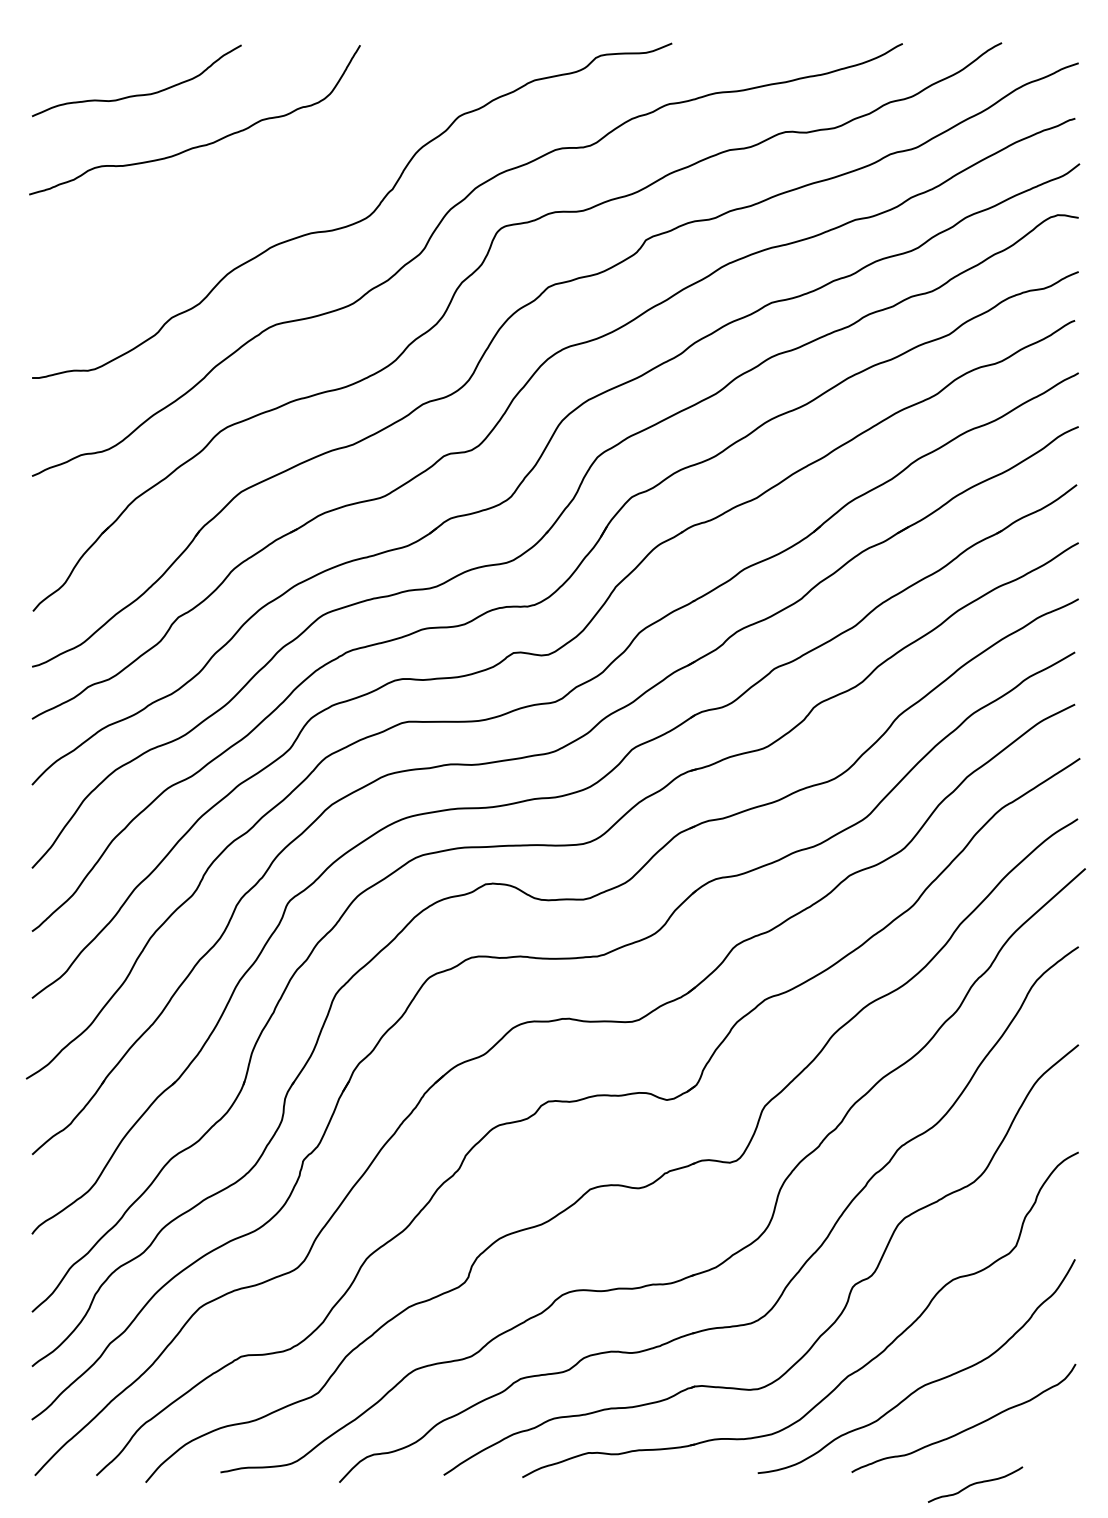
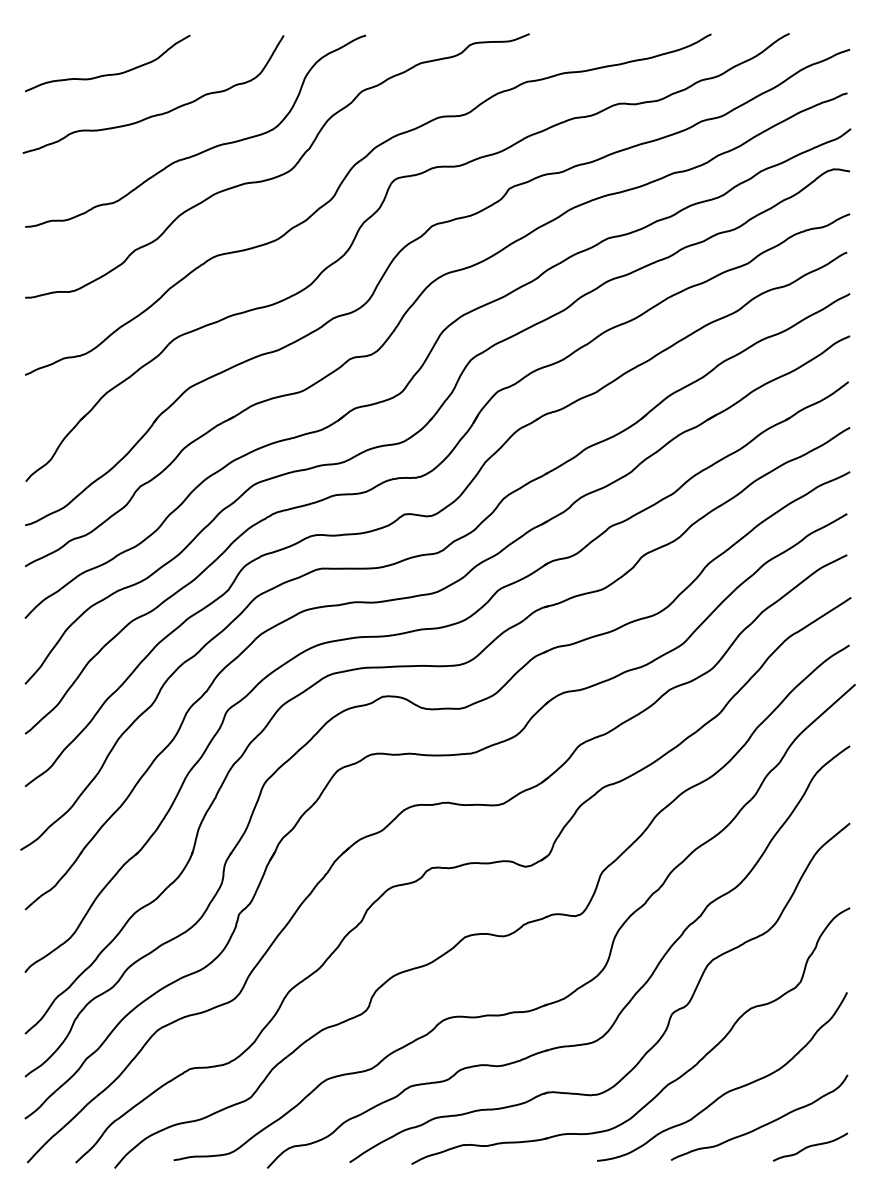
curve: (258, 191) -> (203, 150), added
curve: (975, 1484) -> (810, 1146), moved

